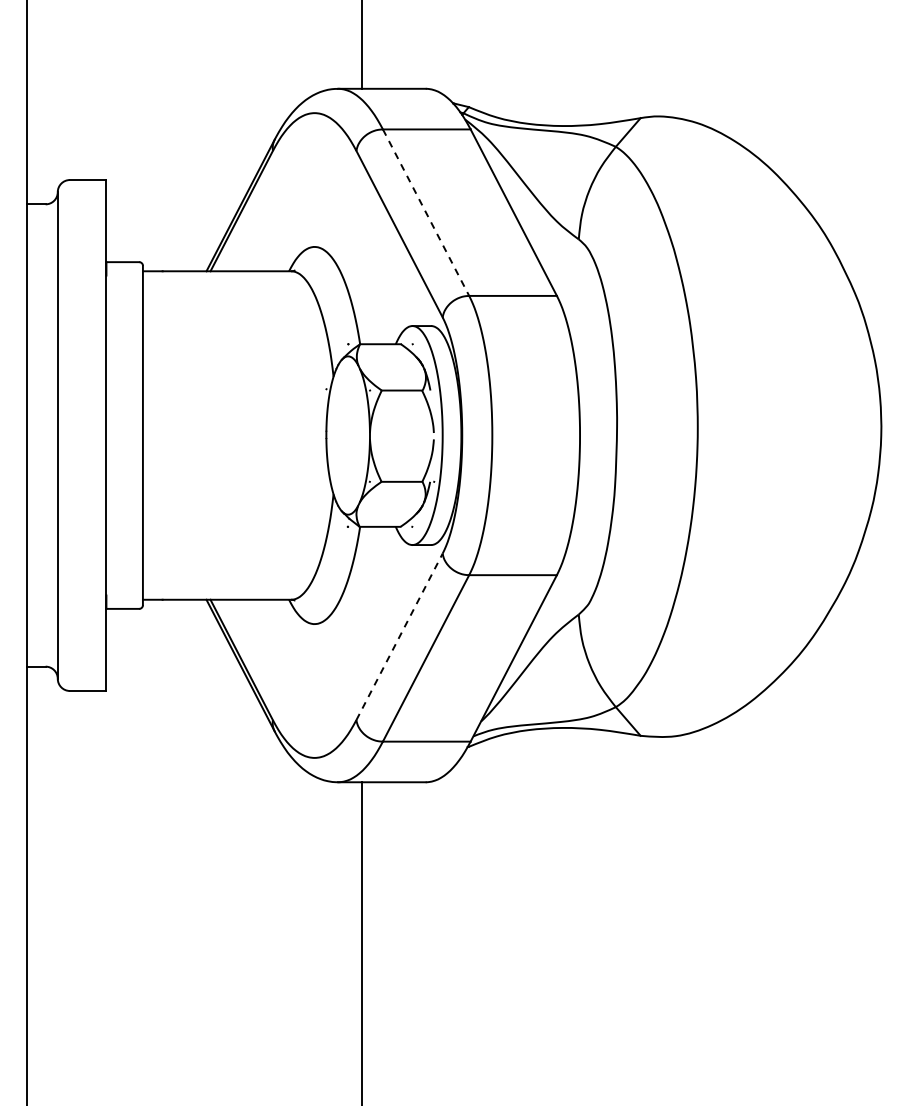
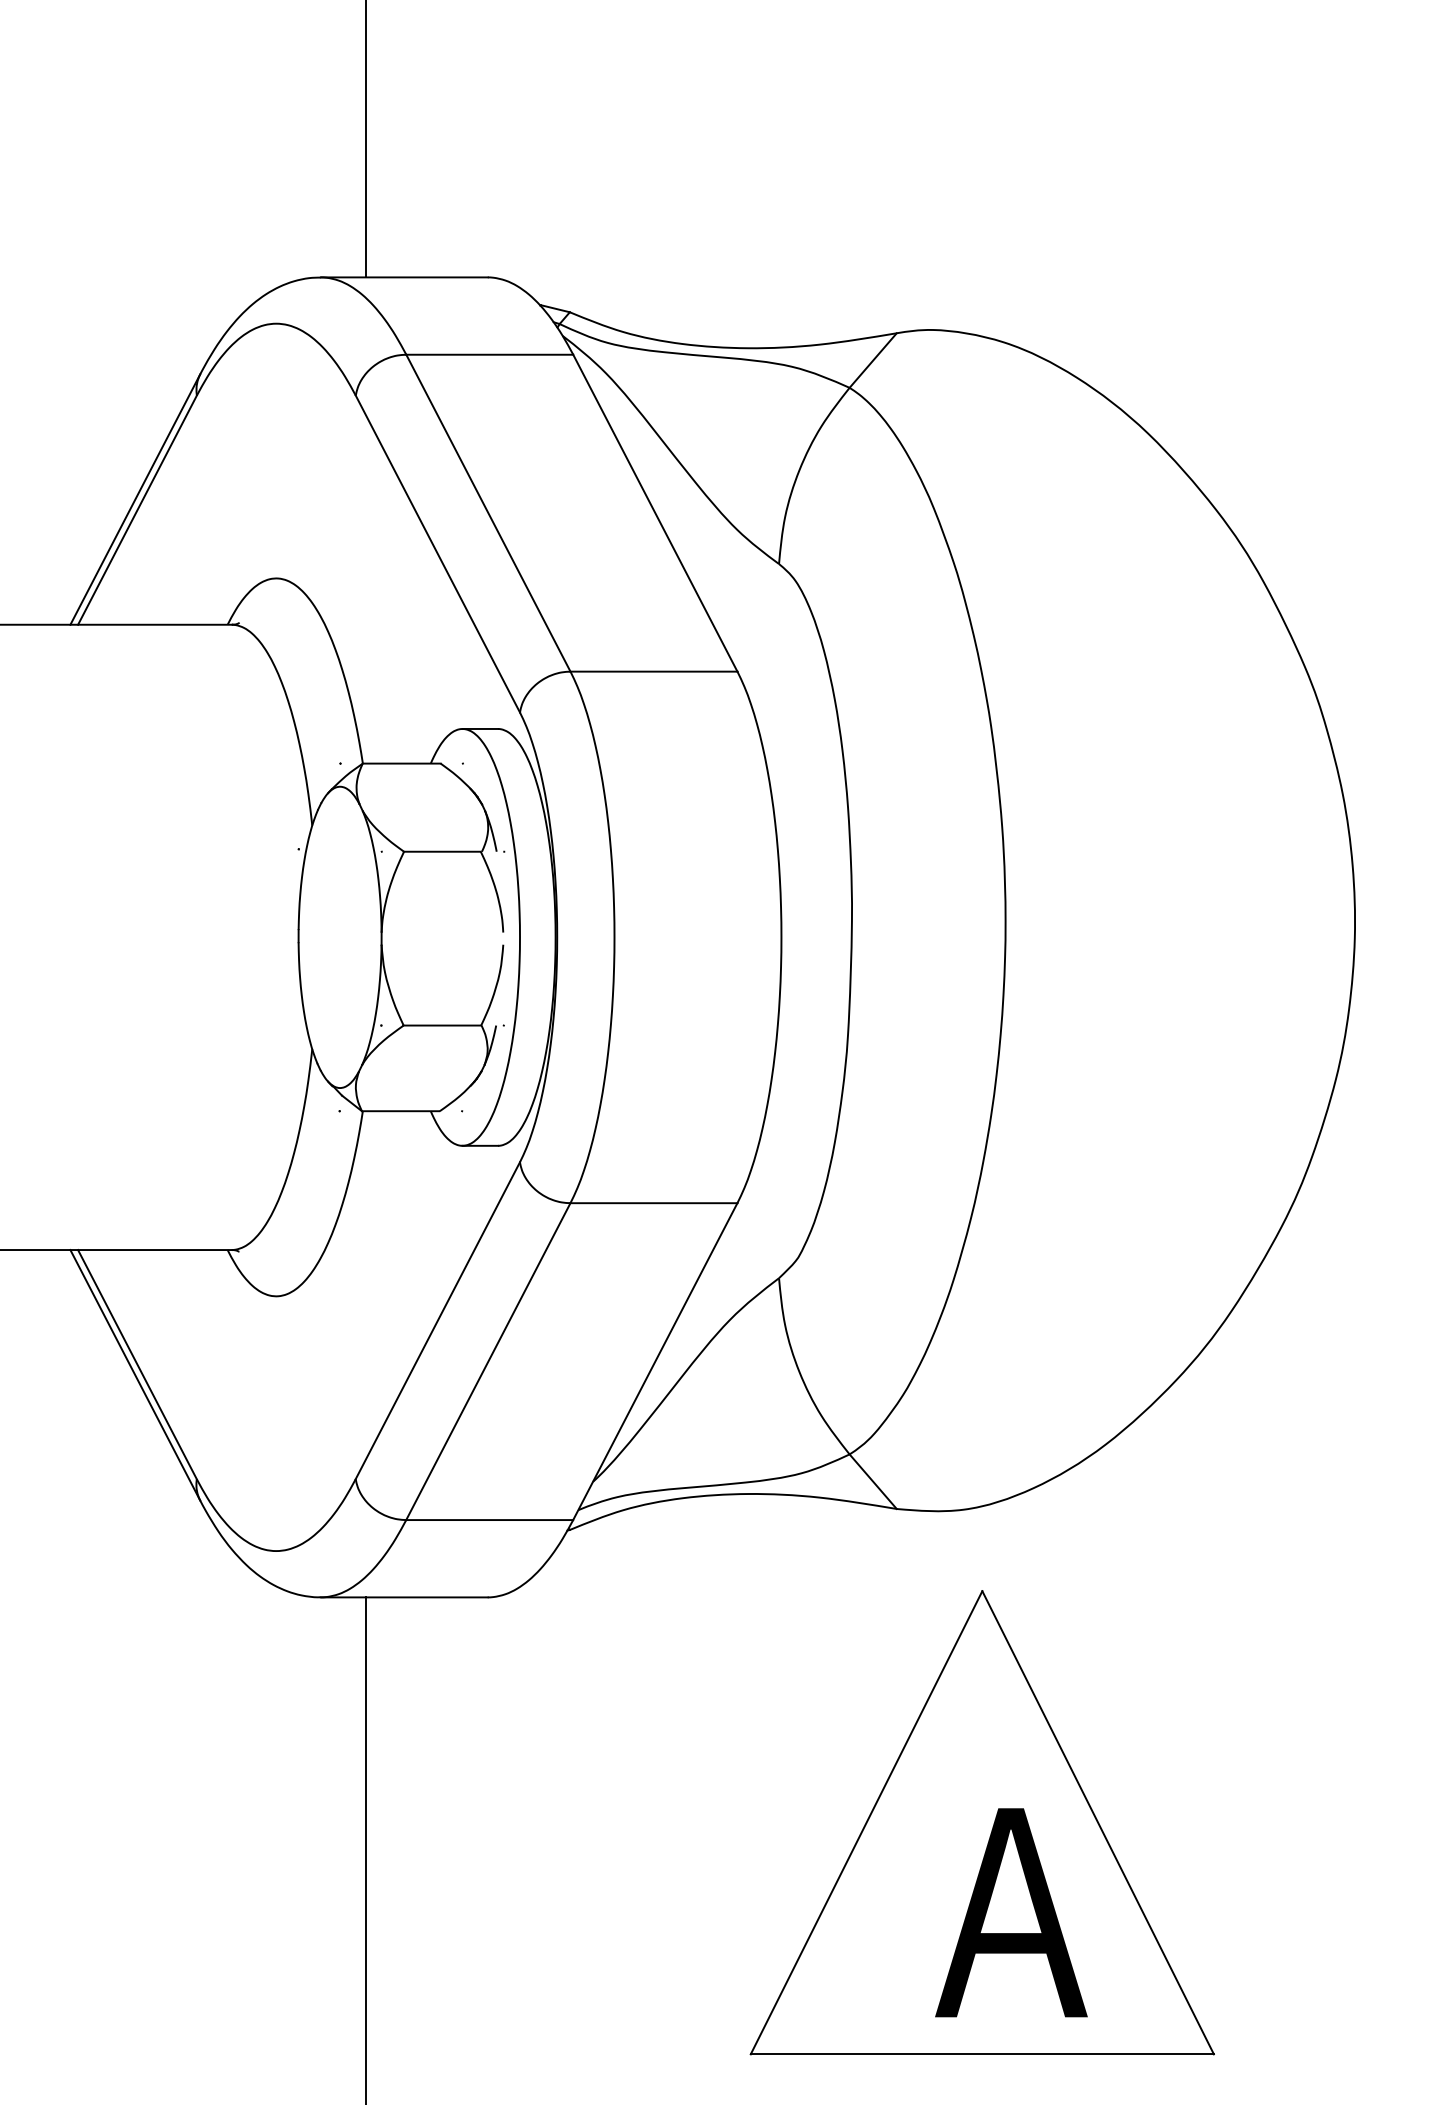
line: (426, 212) -> (489, 512), dashed -> solid
line: (399, 636) -> (437, 1319), dashed -> solid
part: (685, 900) -> (982, 1822), added

